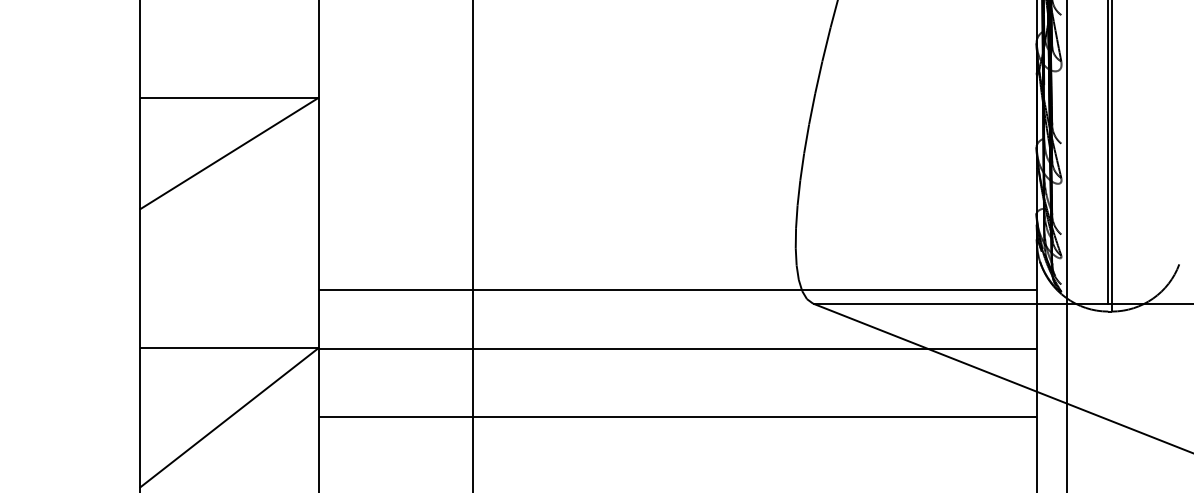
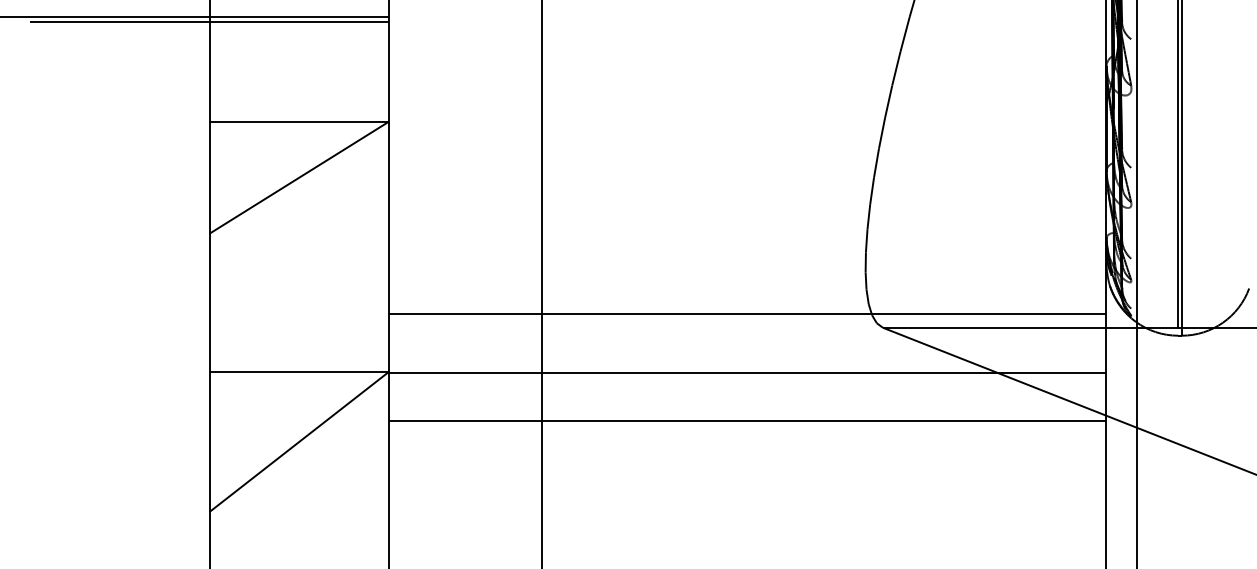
line: (677, 417) -> (747, 421), moved

